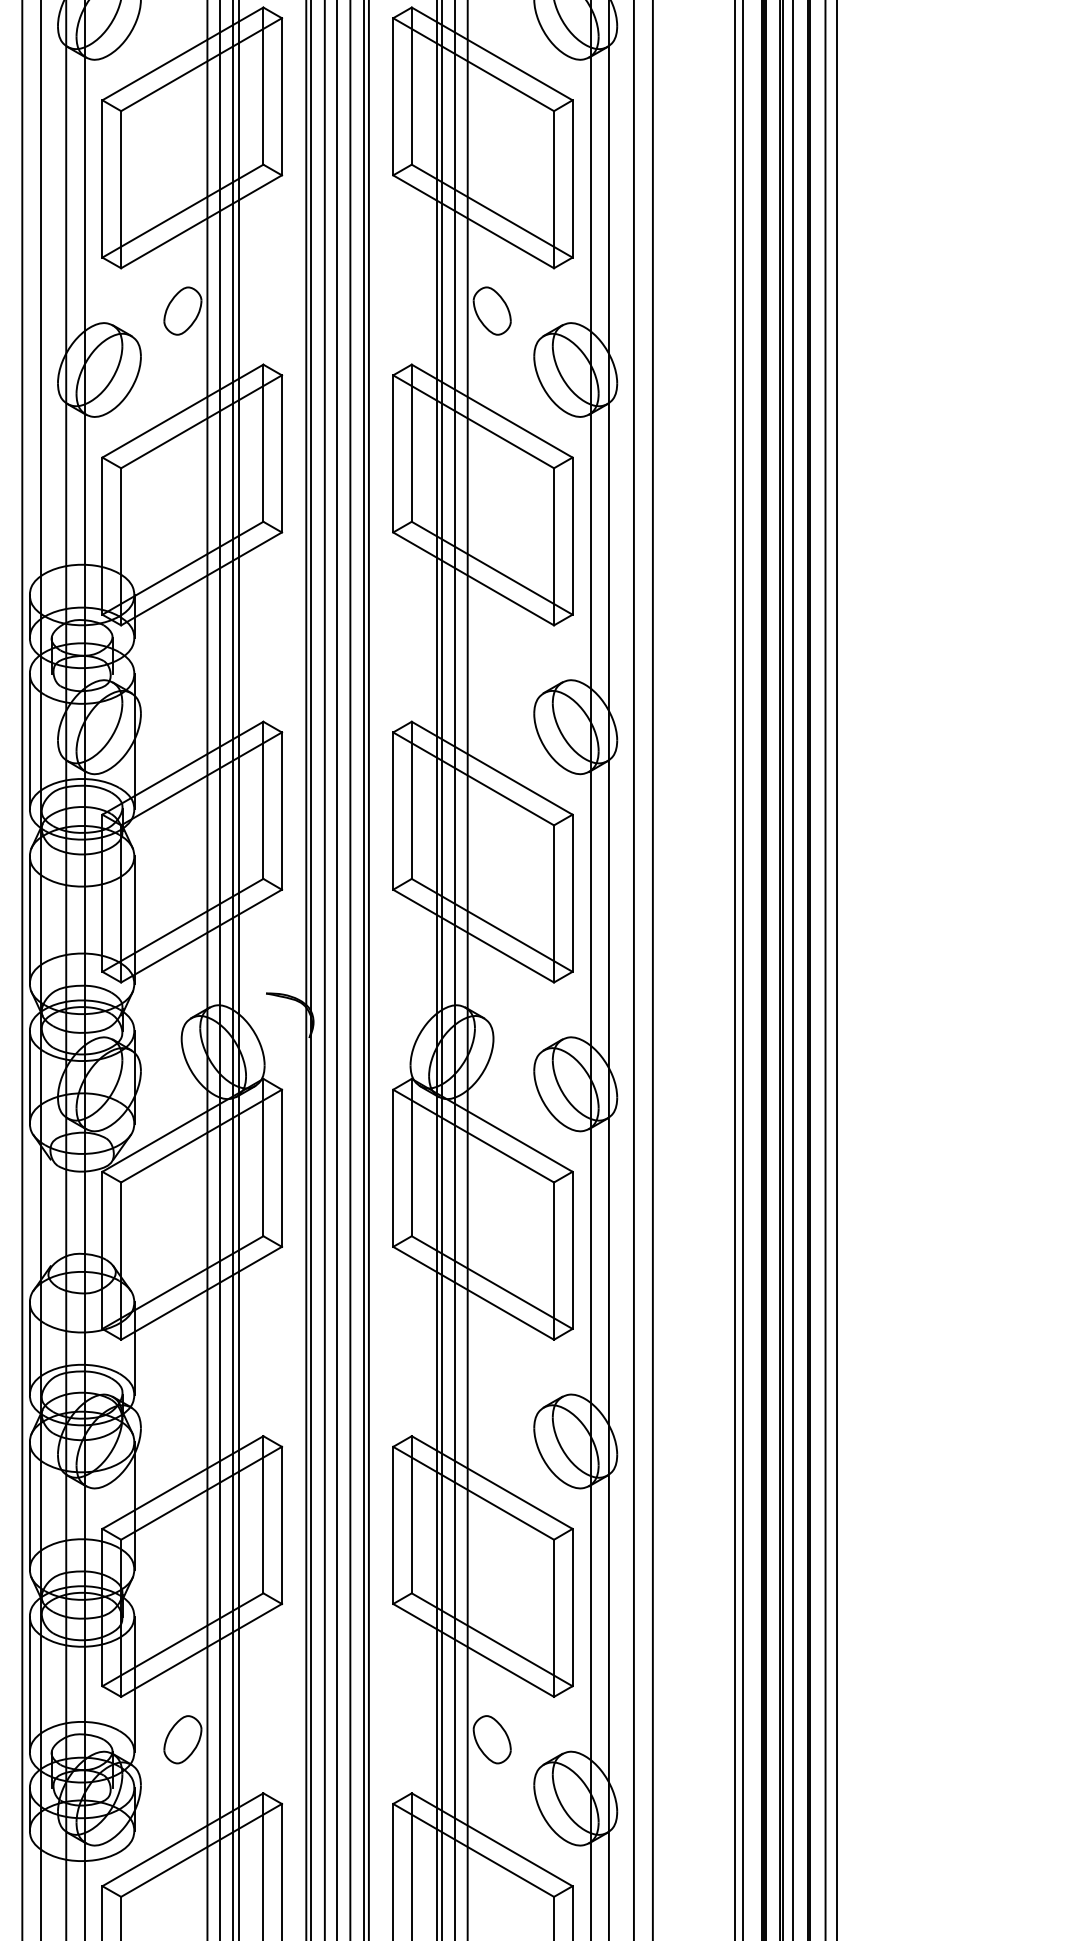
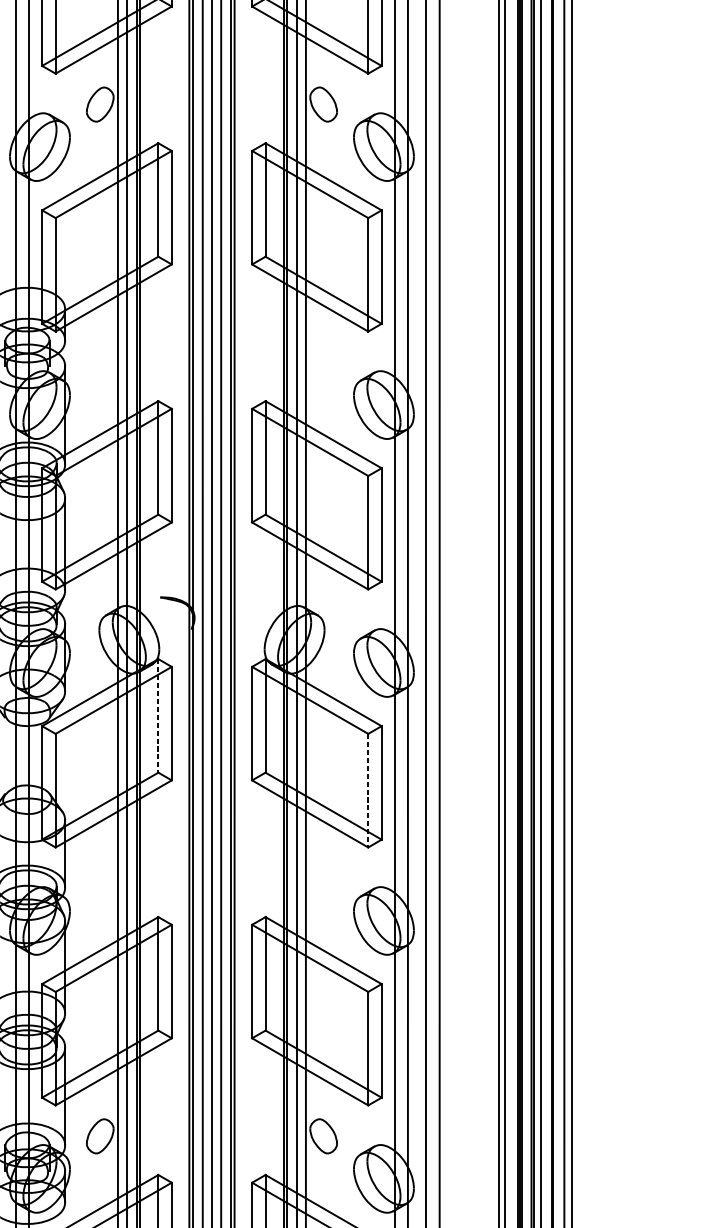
line: (263, 1157) -> (158, 715), solid -> dashed
line: (554, 1261) -> (368, 790), solid -> dashed

